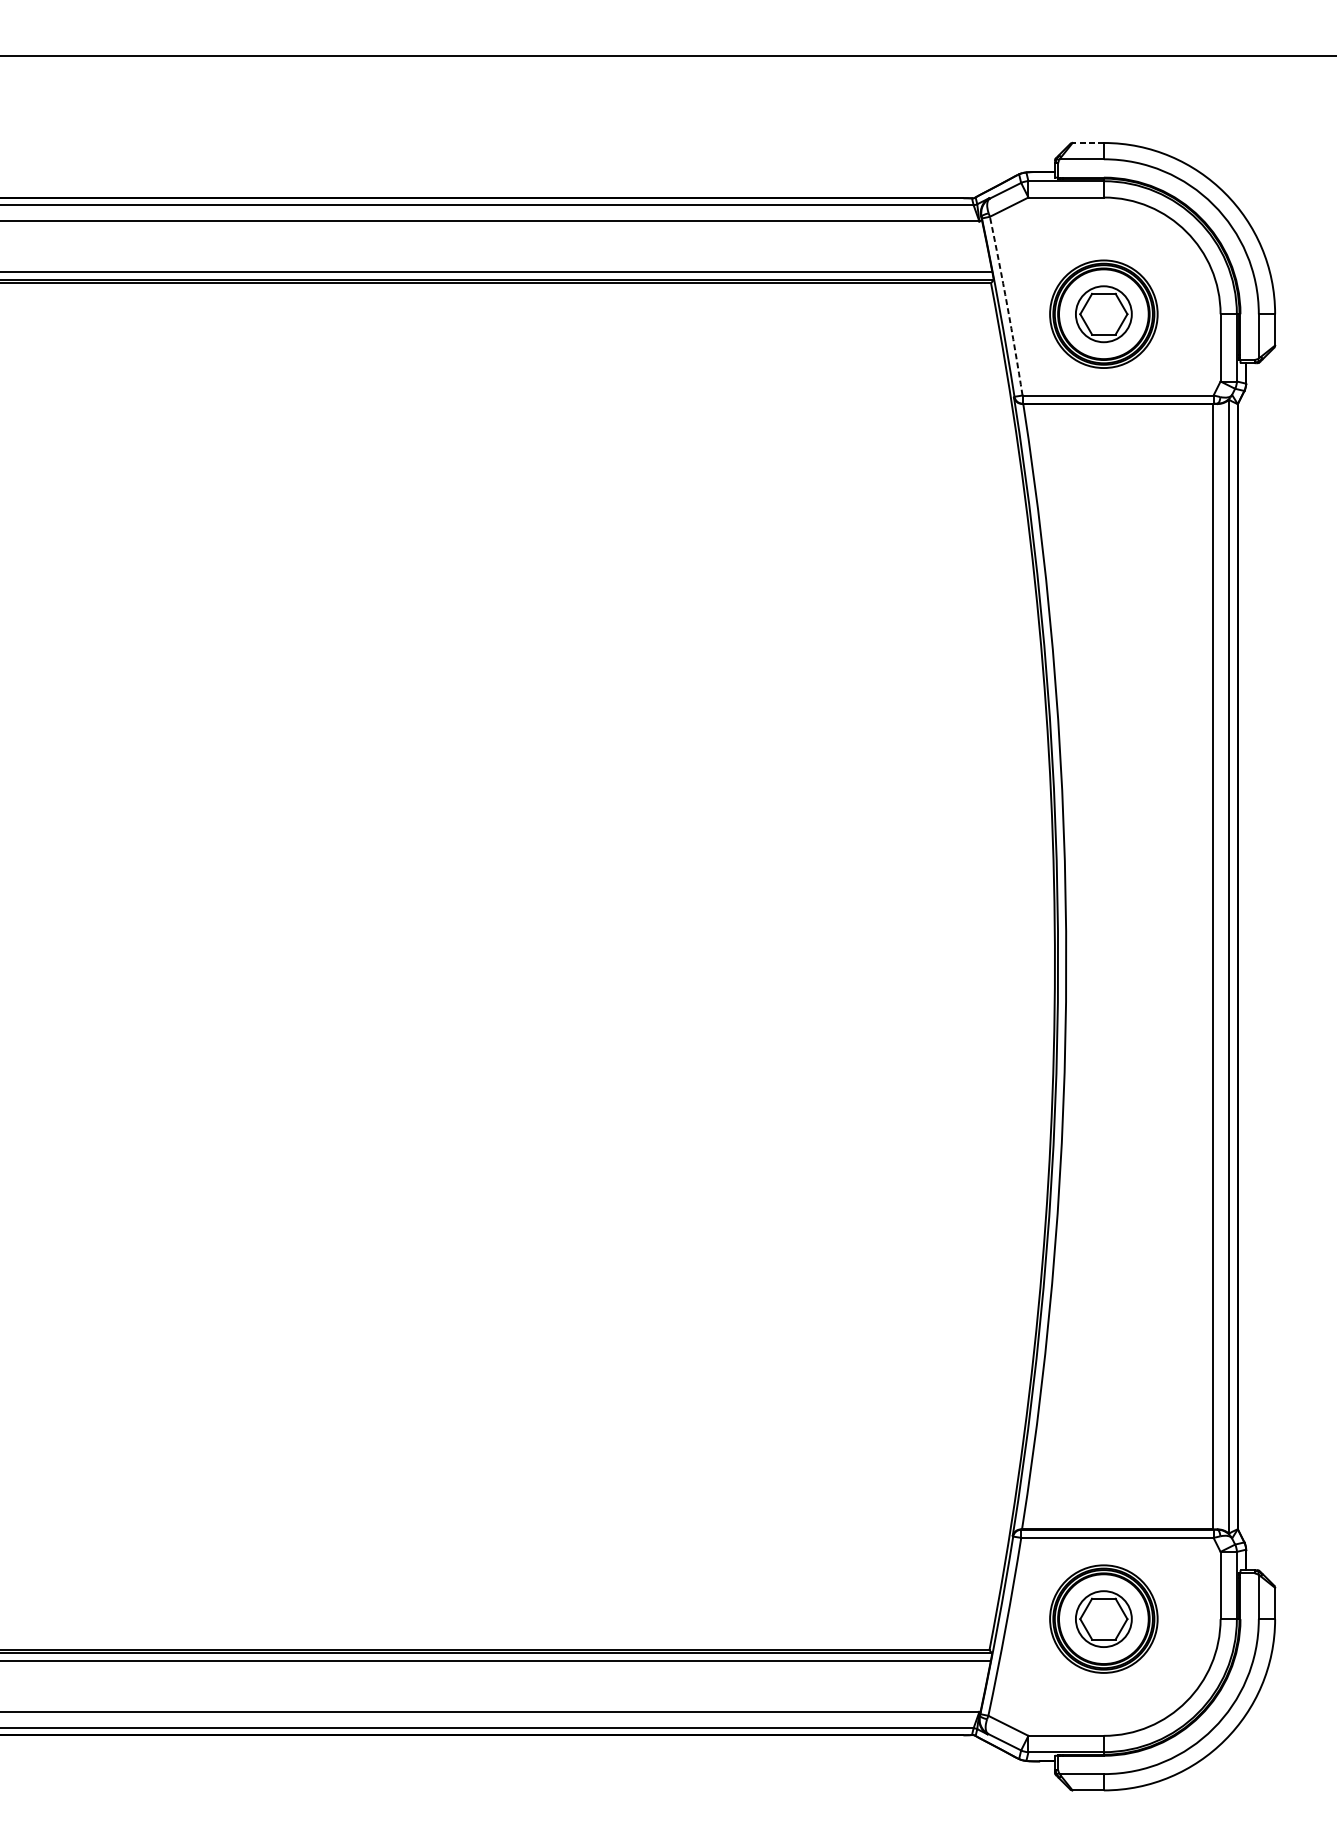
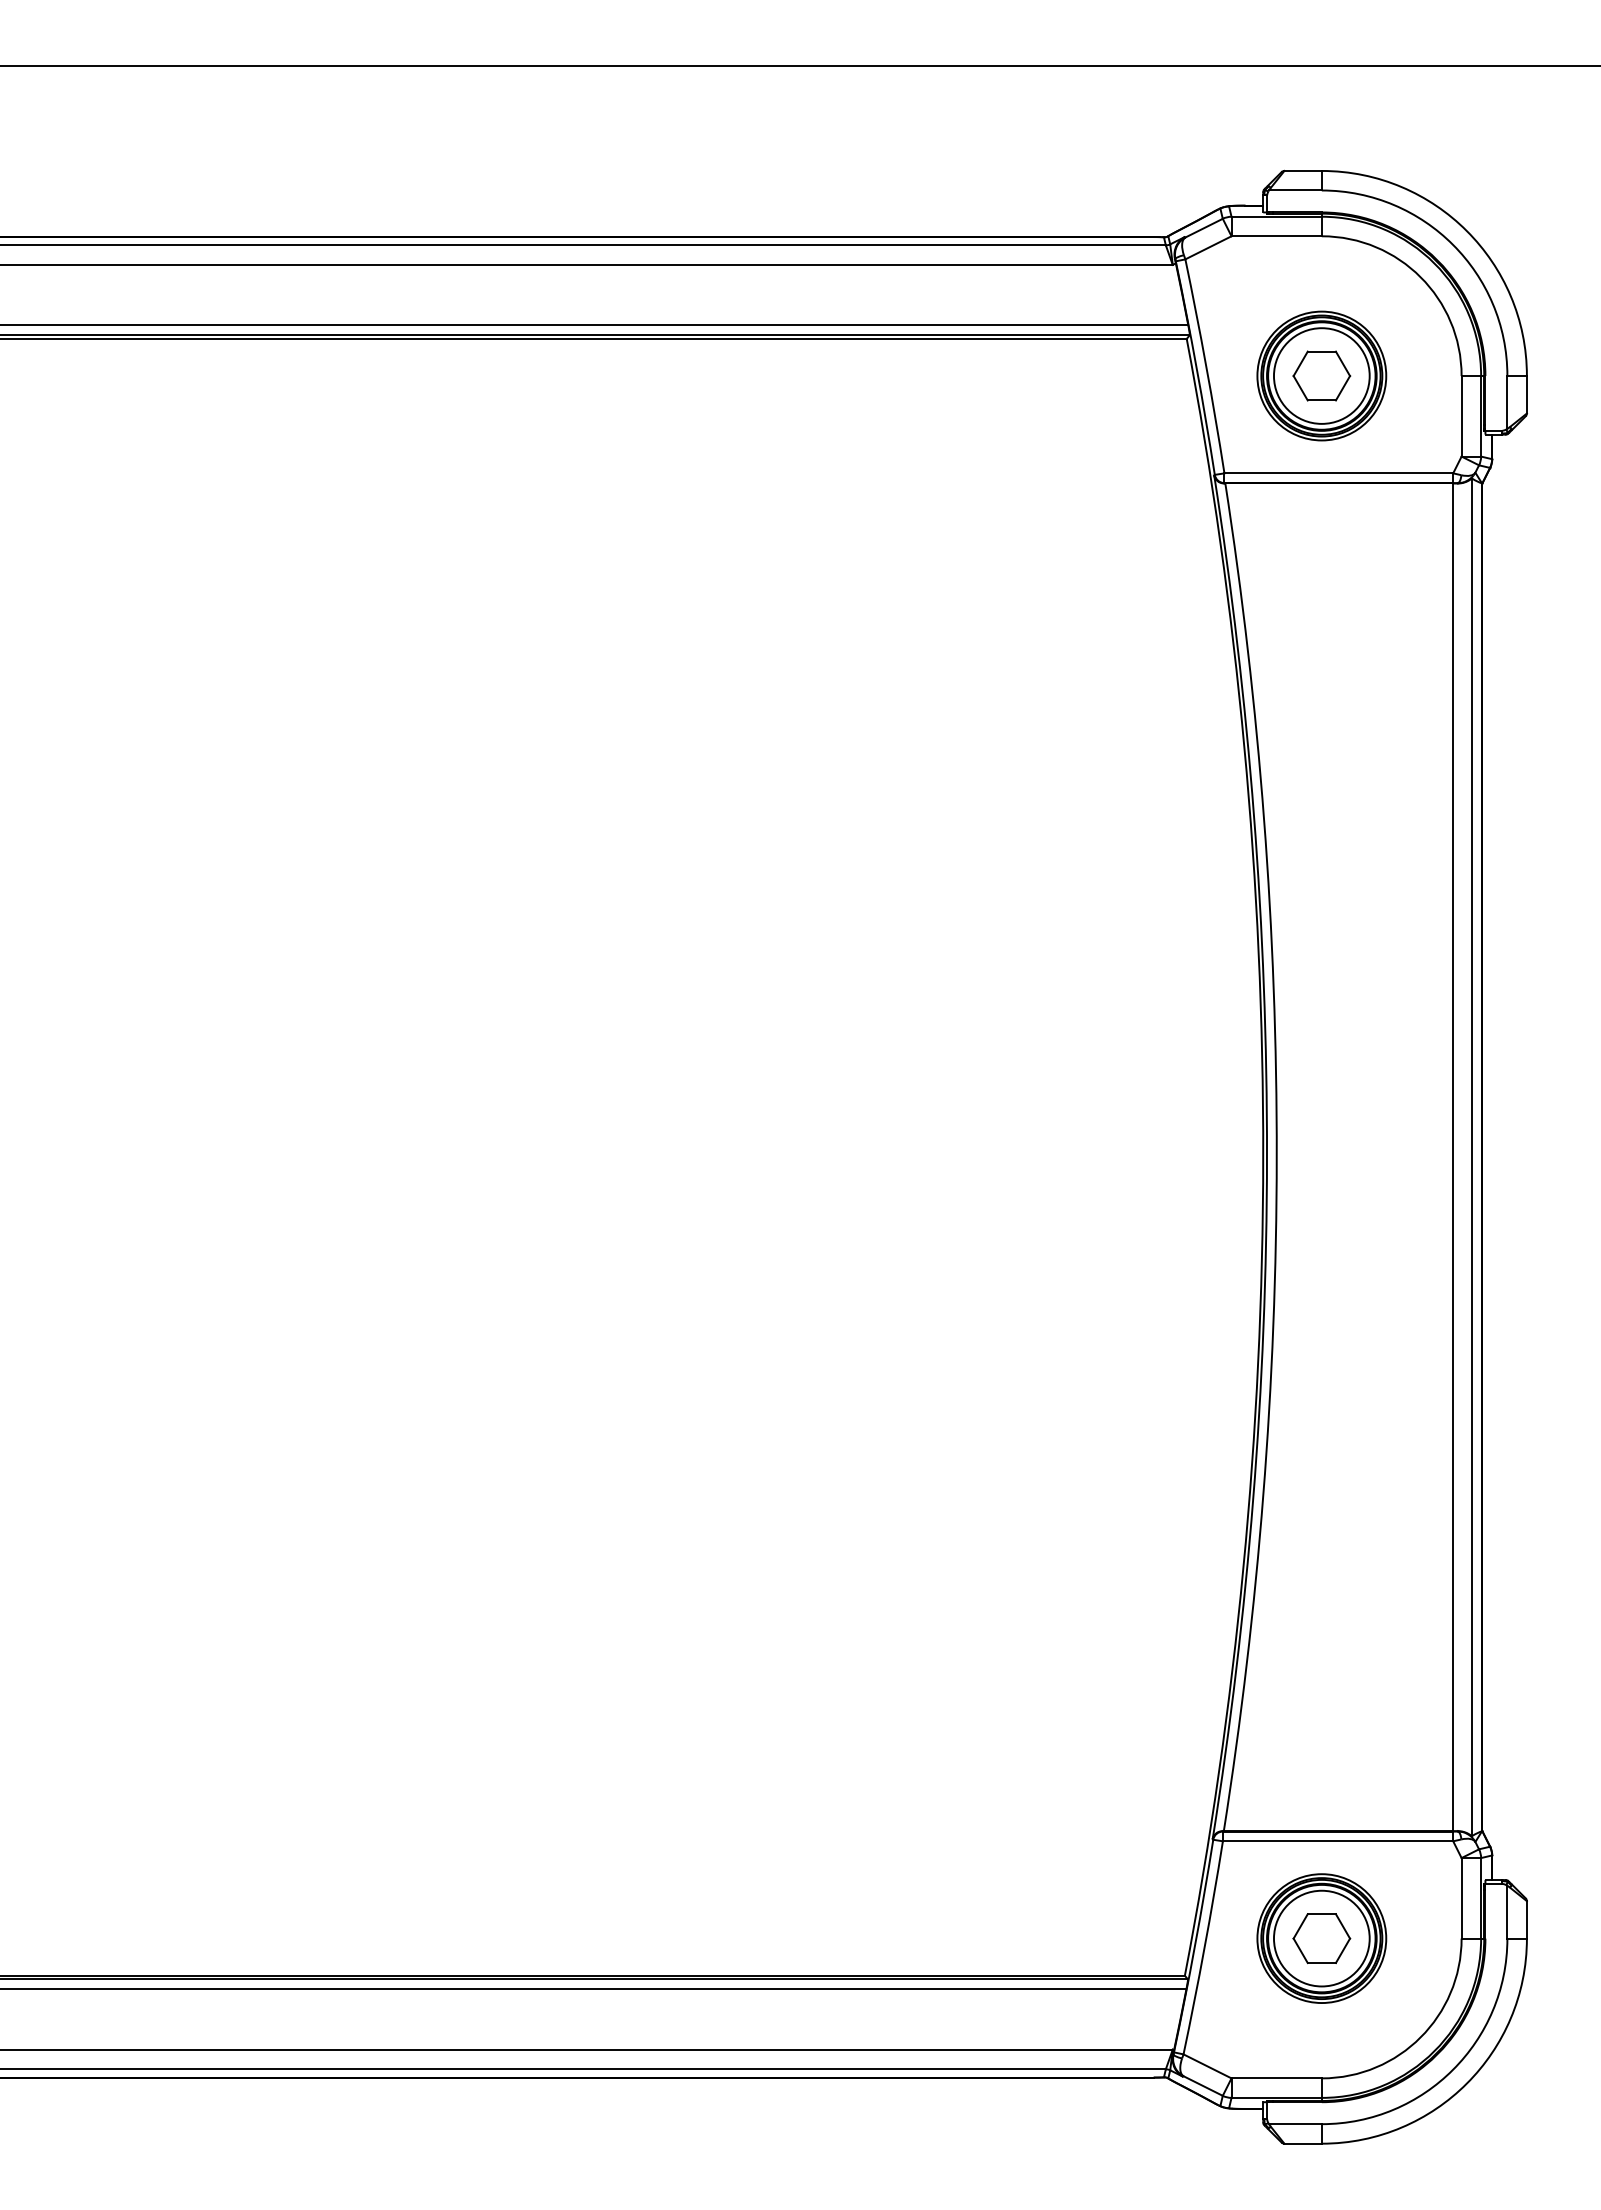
line: (1088, 142) -> (1303, 170), dashed -> solid
arc: (1007, 306) -> (1206, 366), dashed -> solid
circle: (1103, 313) -> (1321, 375), size x1.43
circle: (1103, 1619) -> (1321, 1938), size x1.43

